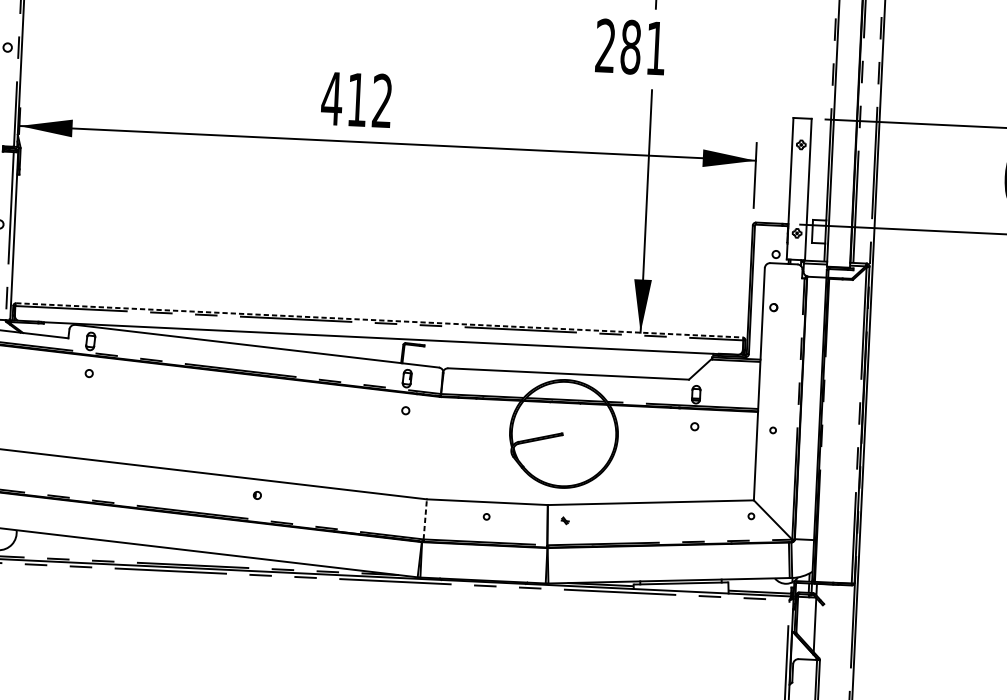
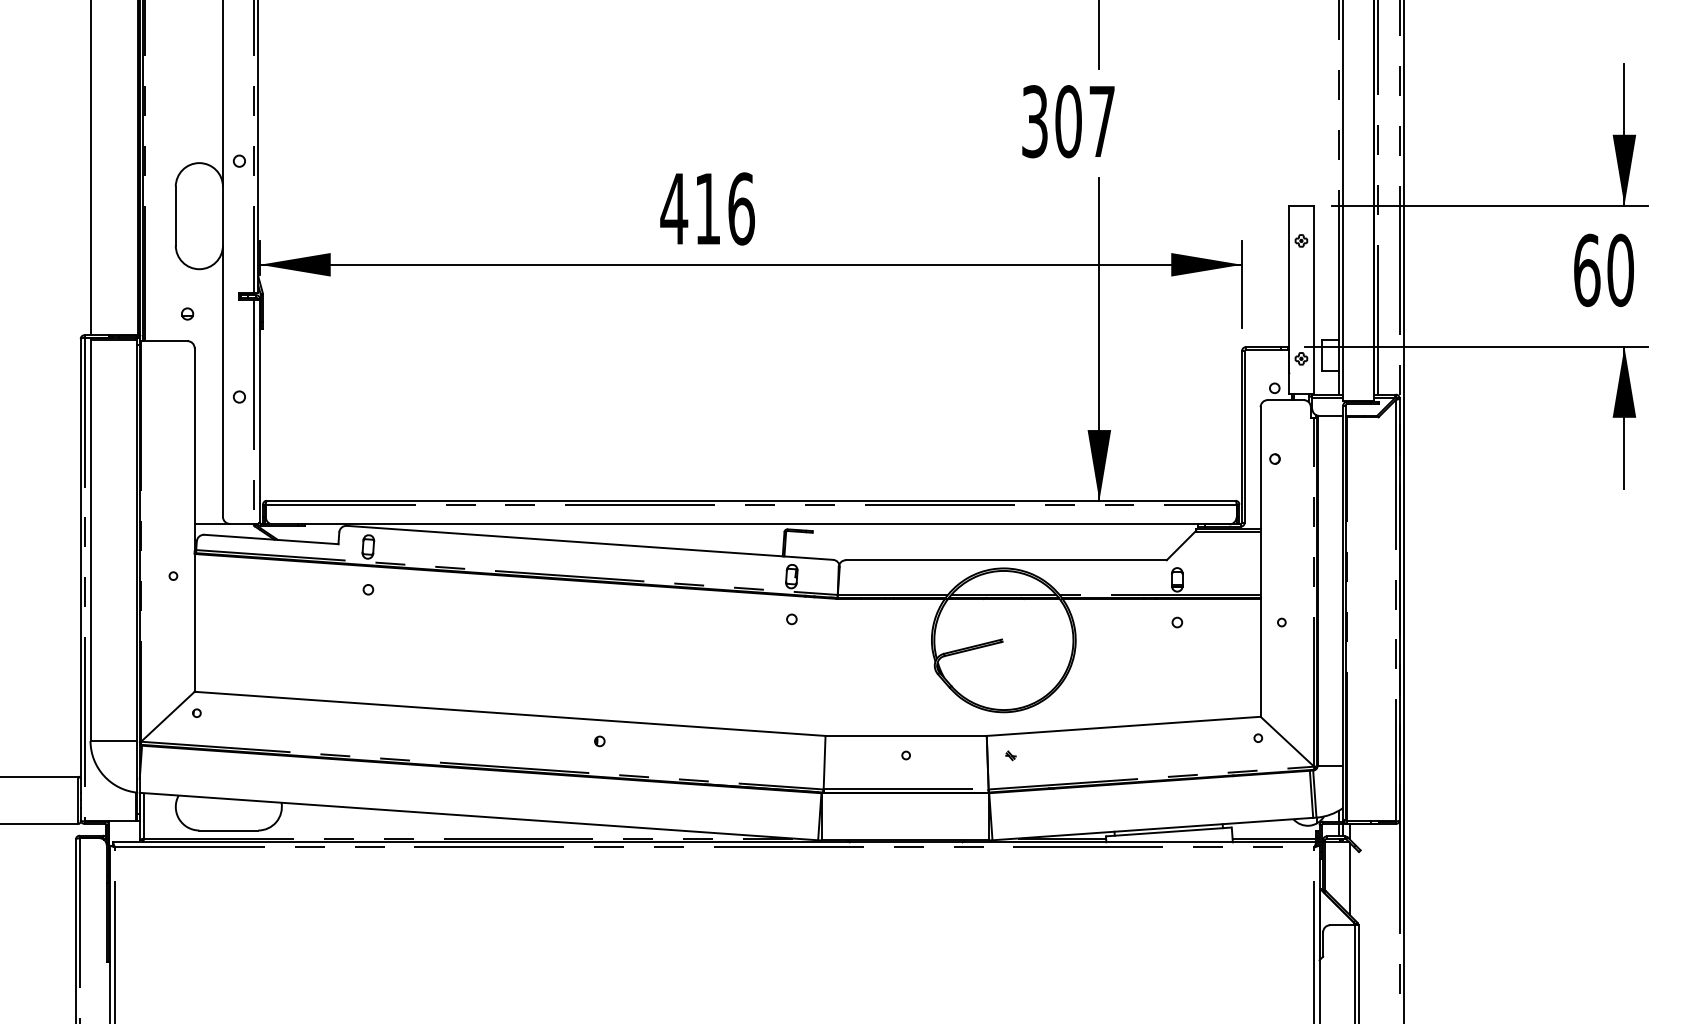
text: (630, 47) -> (1068, 121), 281 -> 307
text: (382, 100) -> (741, 208), 412 -> 416
line: (379, 320) -> (751, 500), dashed -> solid
line: (425, 519) -> (824, 762), dashed -> solid

